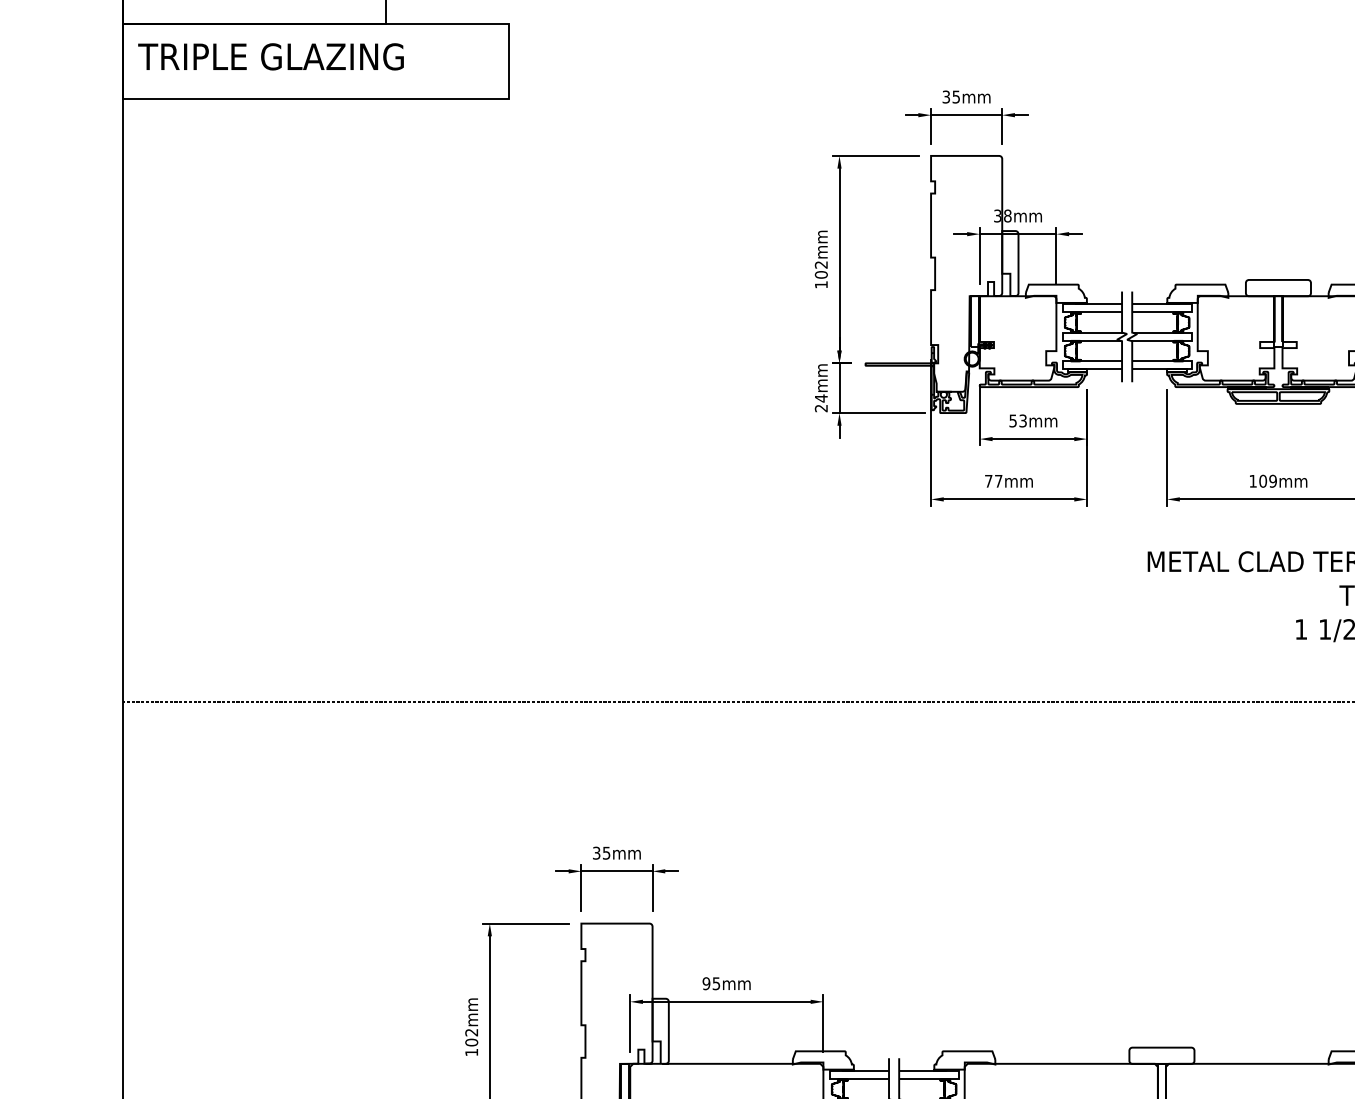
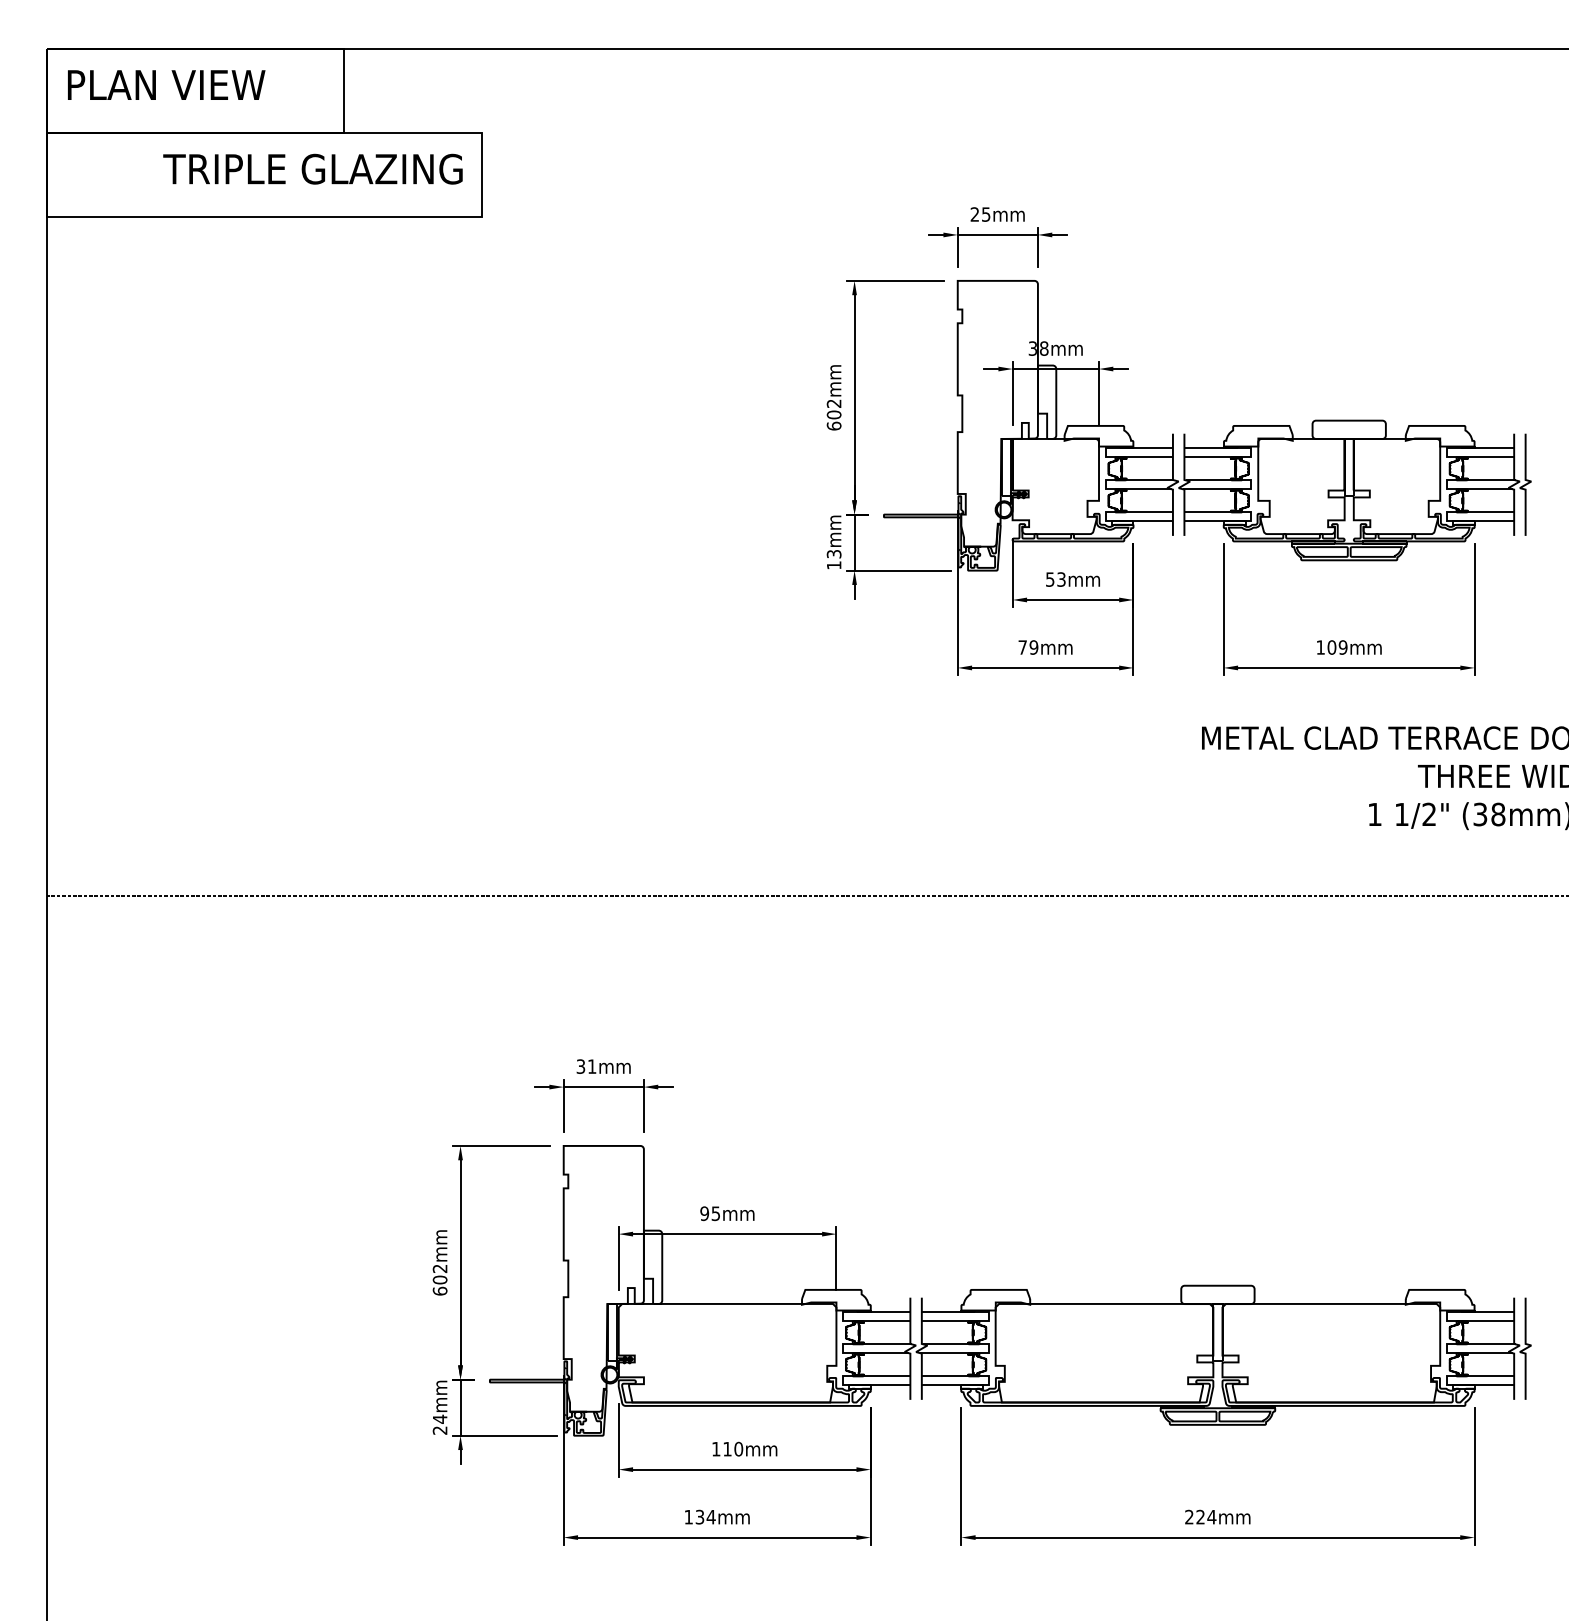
text: (270, 56) -> (312, 168), moved
text: (945, 97) -> (974, 214), 35mm -> 25mm
text: (820, 284) -> (833, 425), 102mm -> 602mm
text: (820, 403) -> (833, 559), 24mm -> 13mm
text: (998, 481) -> (1033, 647), 77mm -> 79mm
text: (606, 853) -> (592, 1066), 35mm -> 31mm
text: (471, 1051) -> (439, 1290), 102mm -> 602mm

